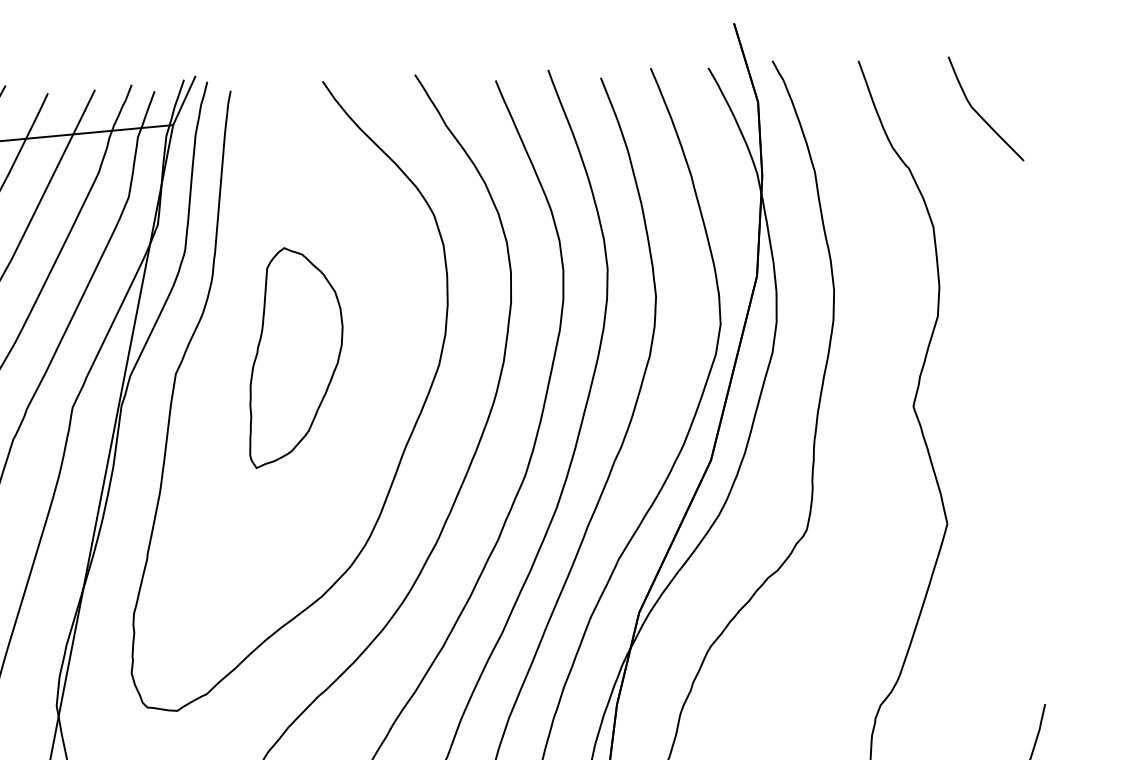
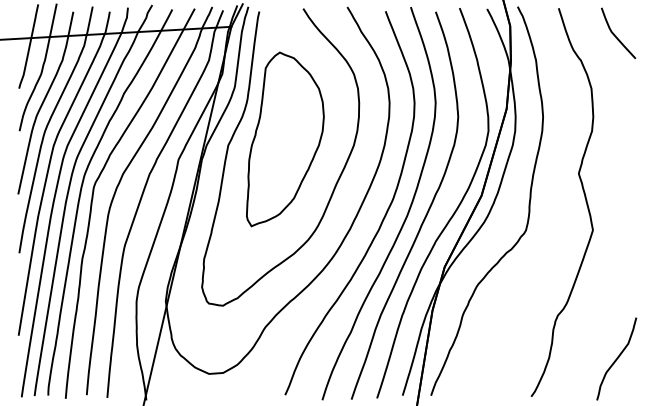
part: (295, 357) -> (285, 139), size x1.67

